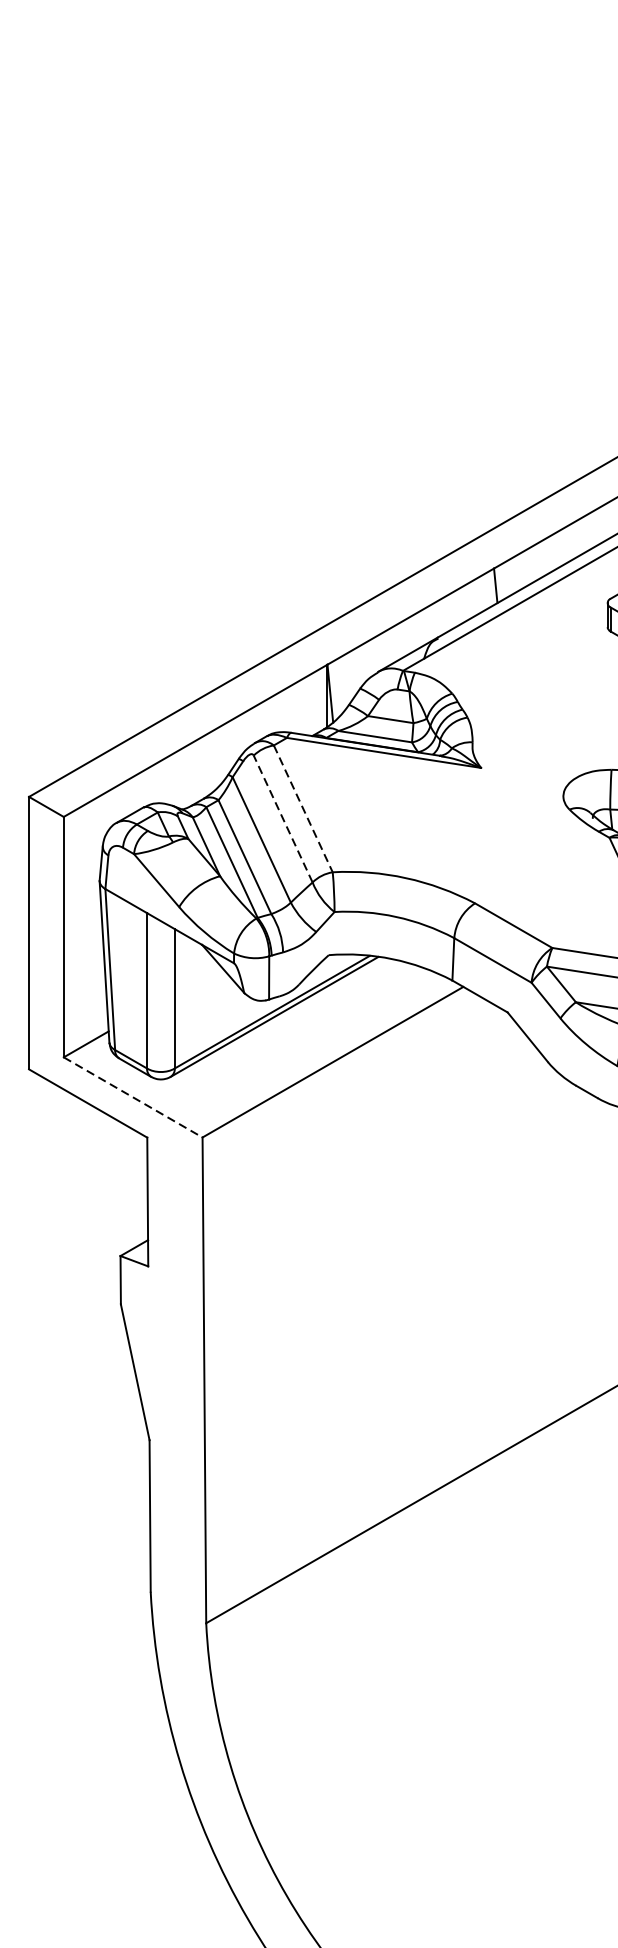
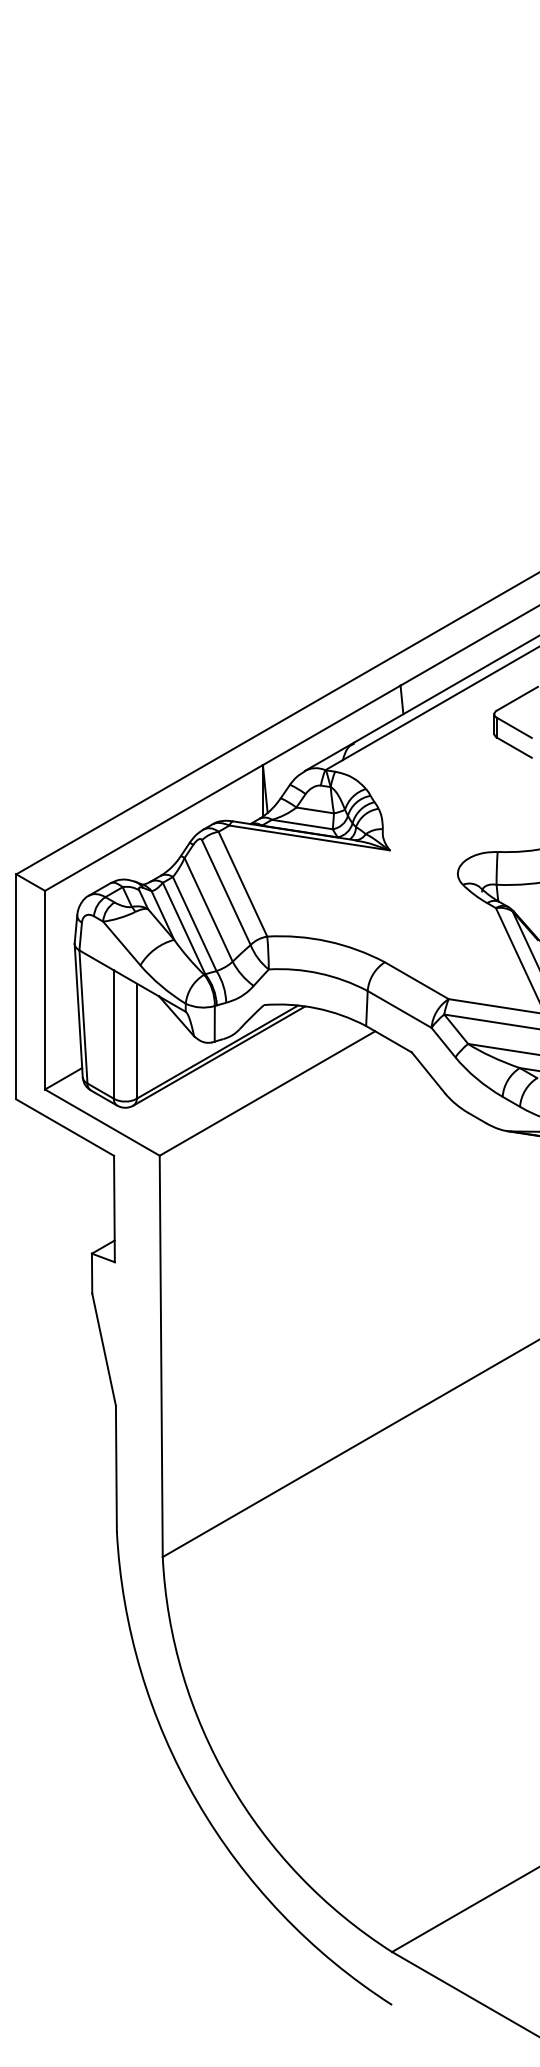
line: (302, 809) -> (242, 884), dashed -> solid
line: (283, 818) -> (226, 892), dashed -> solid
line: (133, 1097) -> (102, 1122), dashed -> solid

